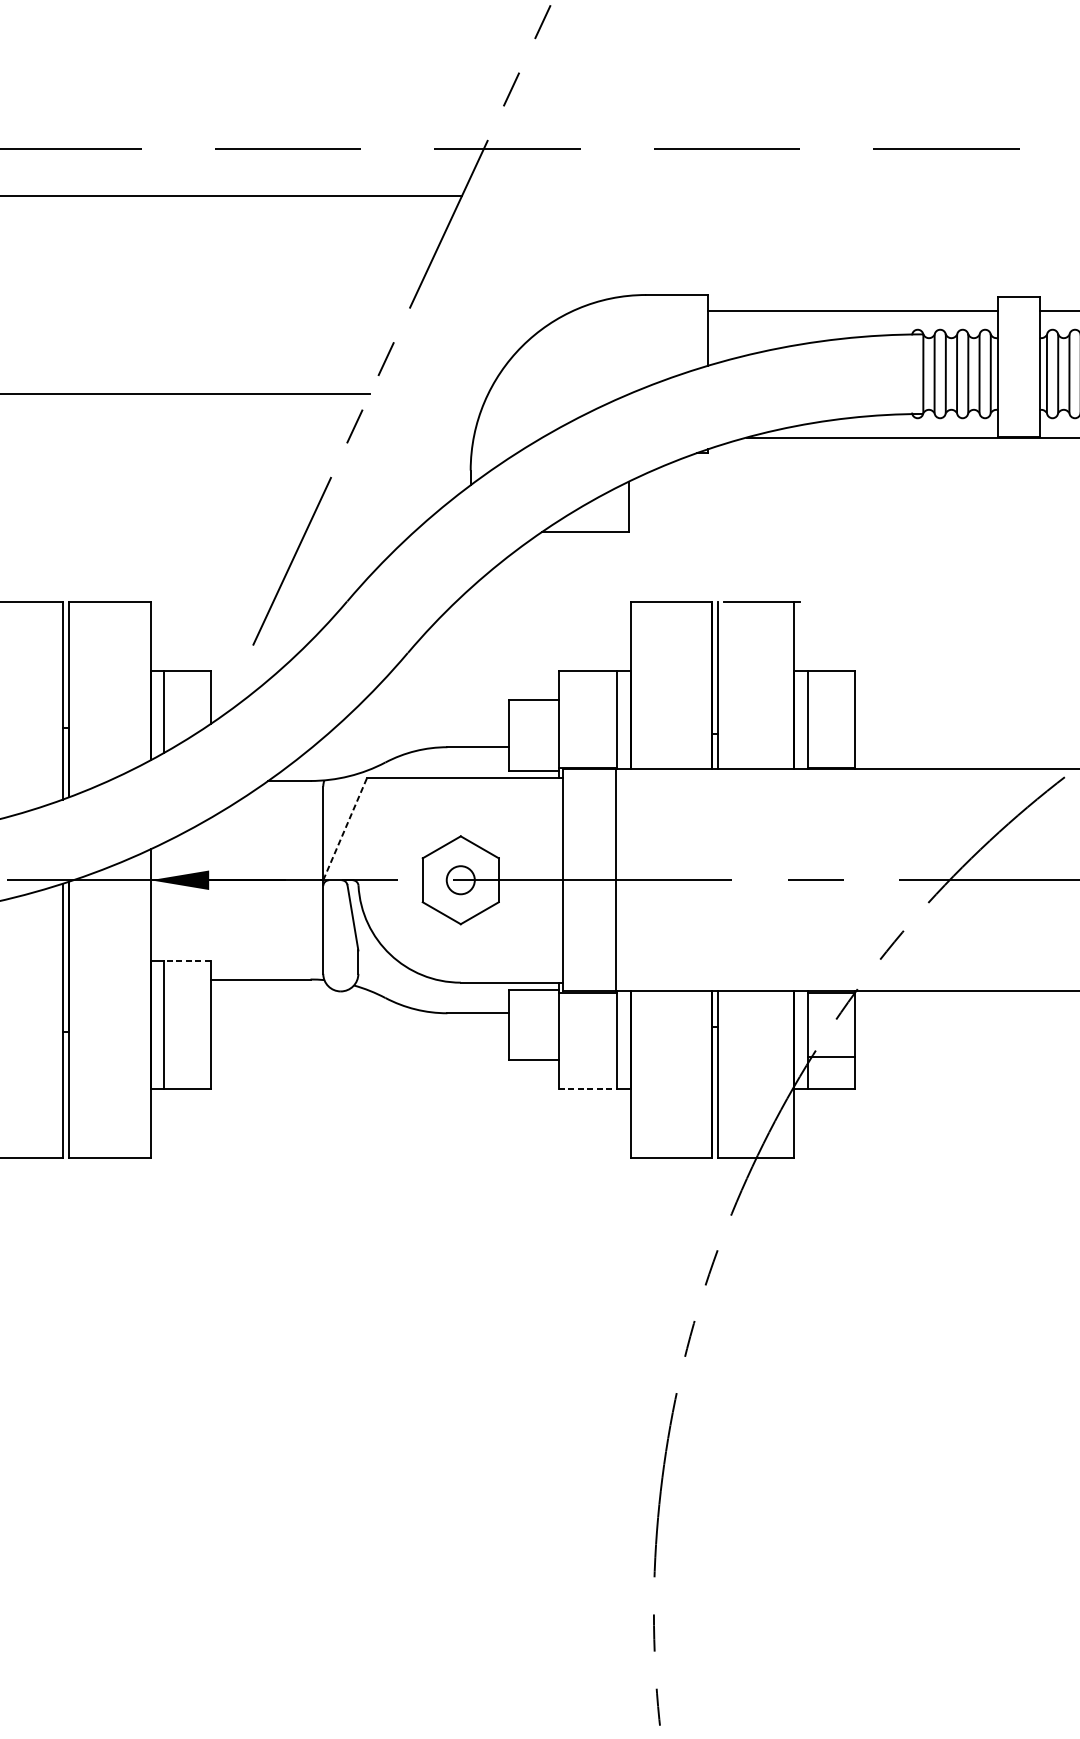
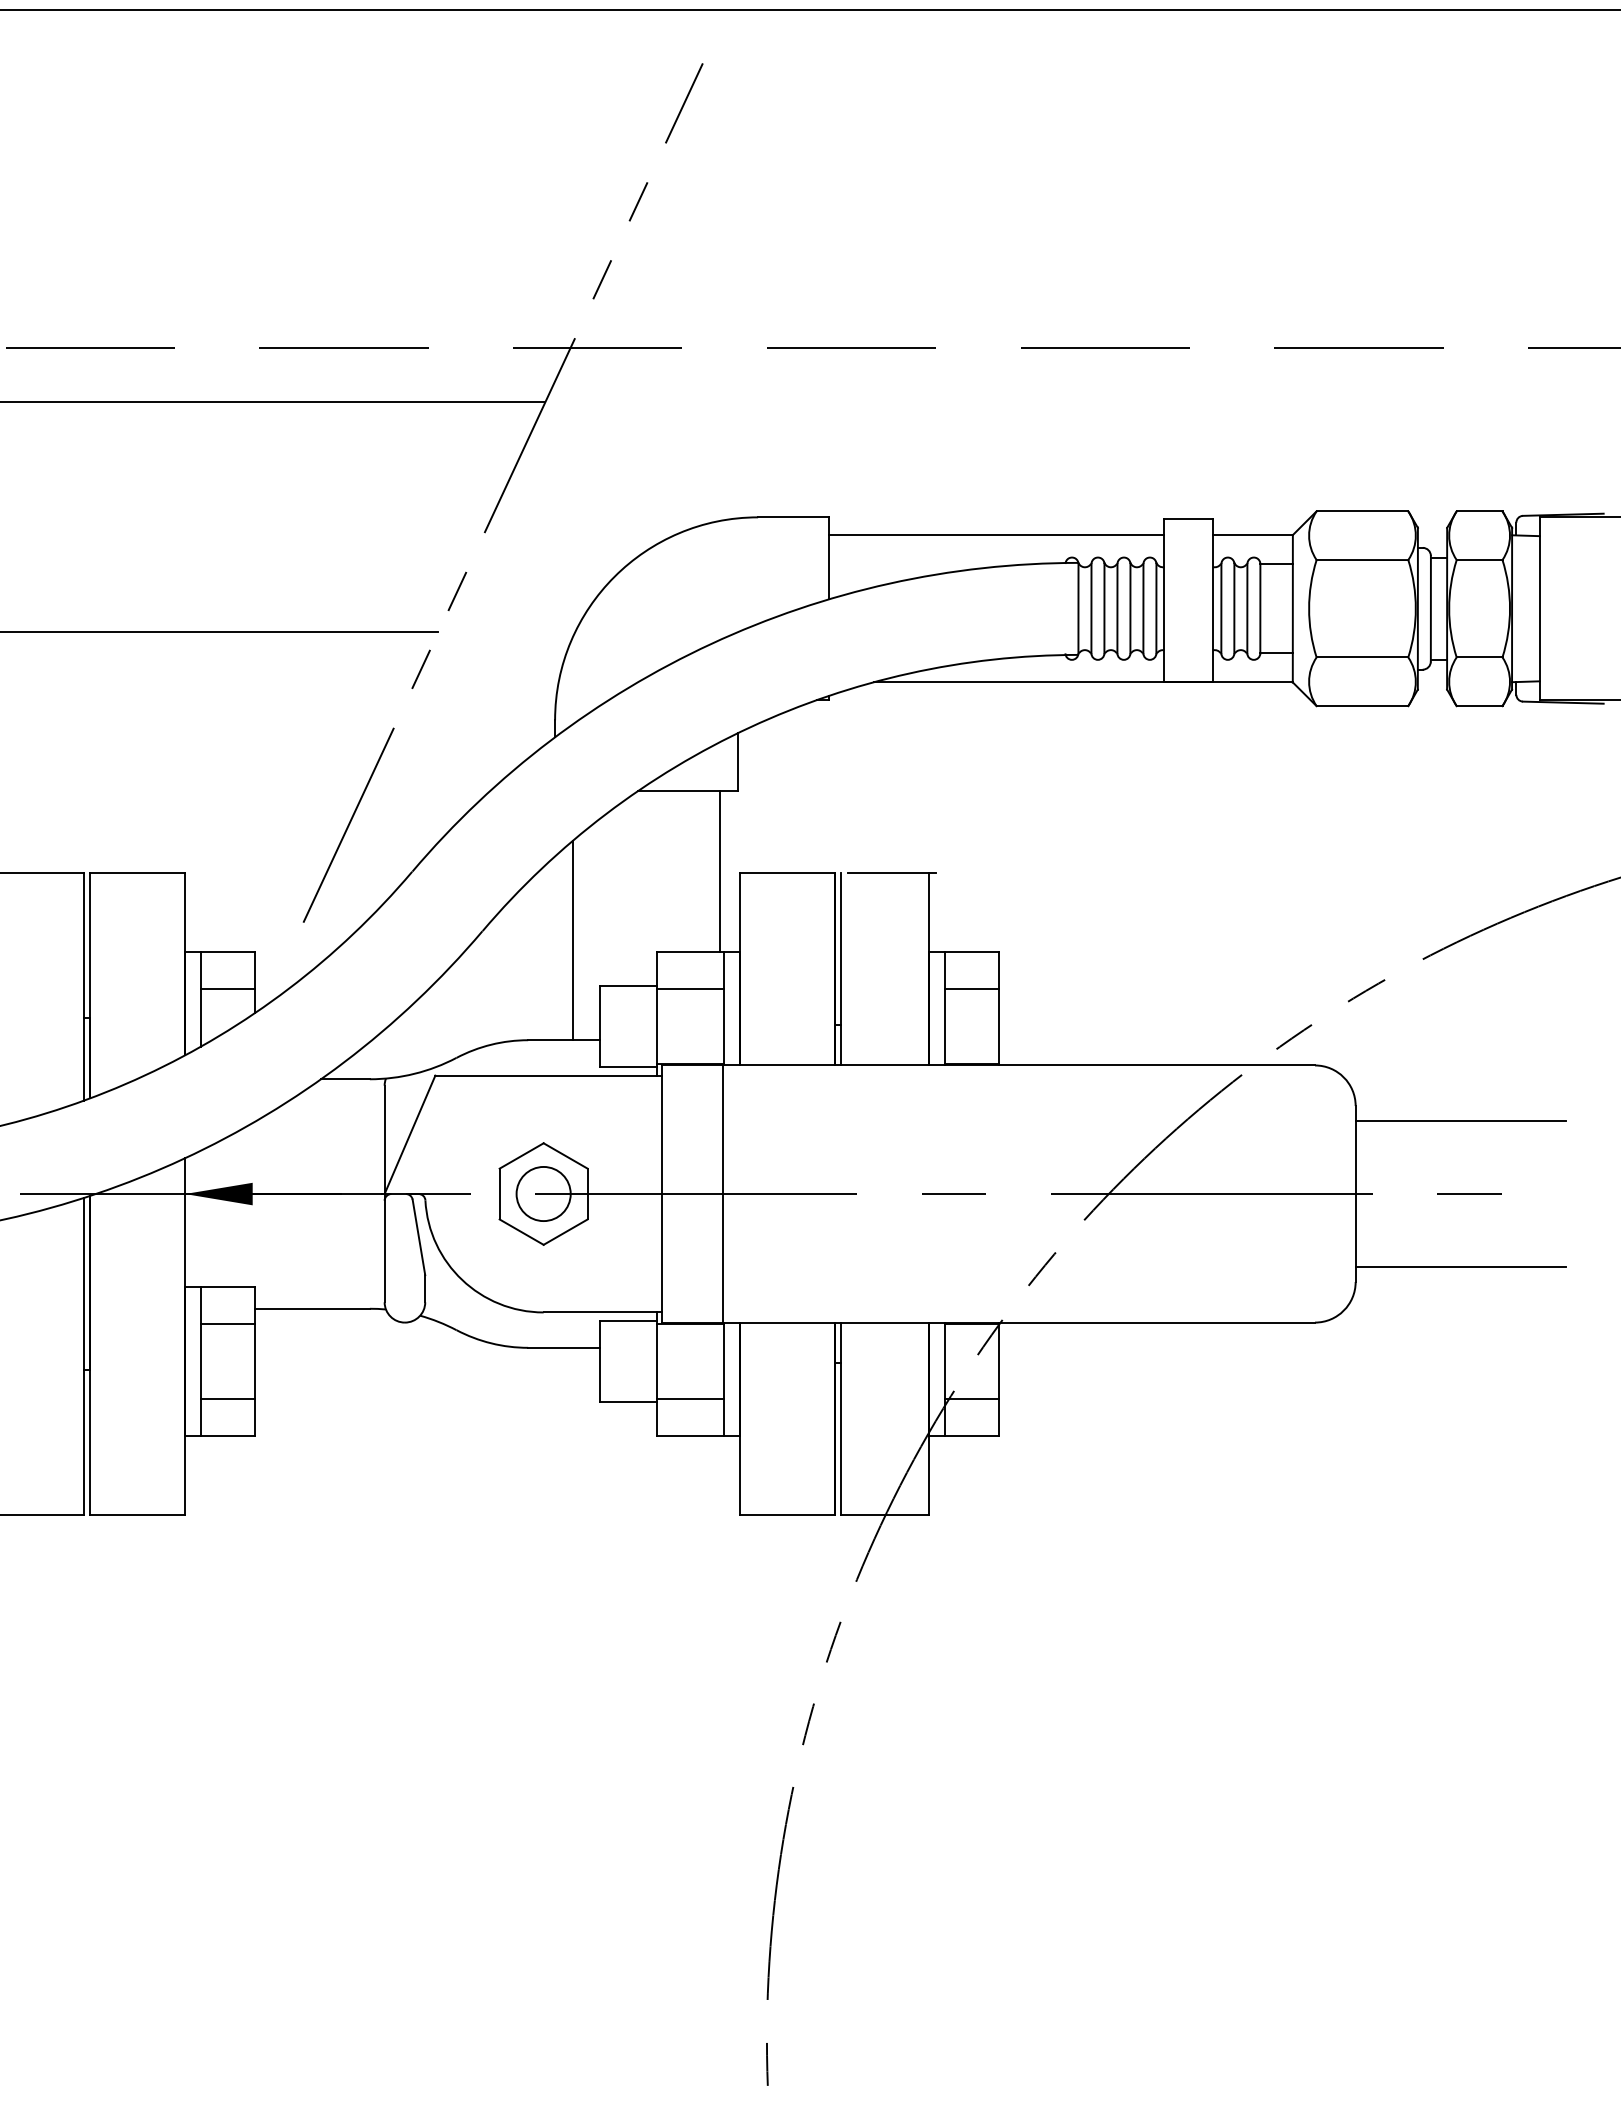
line: (612, 601) -> (719, 871), added
line: (486, 660) -> (573, 940), added
line: (187, 703) -> (227, 989), added
line: (587, 703) -> (690, 989), added
line: (830, 703) -> (971, 989), added
line: (345, 828) -> (410, 1134), dashed -> solid
circle: (460, 879) -> (543, 1193), size x1.67
line: (187, 961) -> (227, 1287), dashed -> solid
line: (187, 993) -> (227, 1324), added
line: (187, 1057) -> (227, 1398), added
line: (587, 1057) -> (690, 1398), added
line: (587, 1089) -> (690, 1435), dashed -> solid

